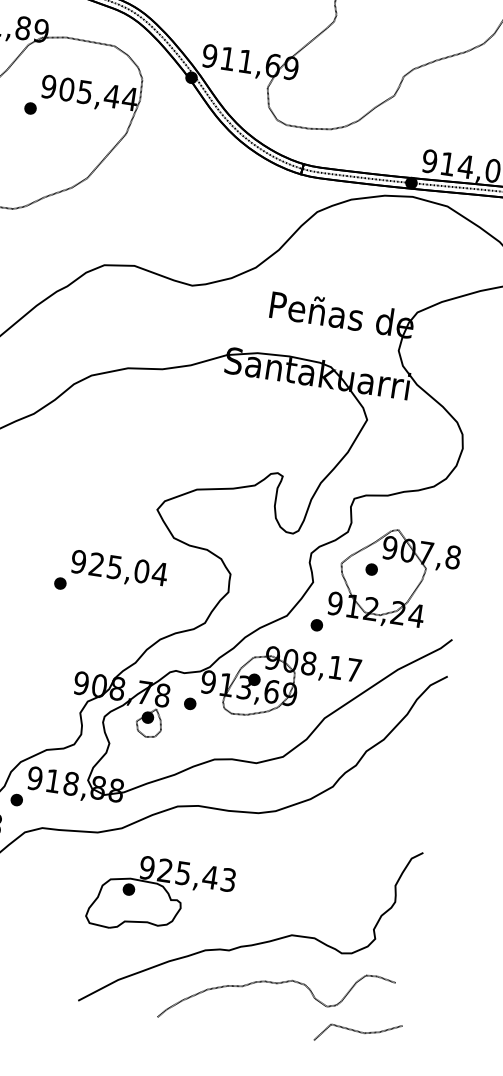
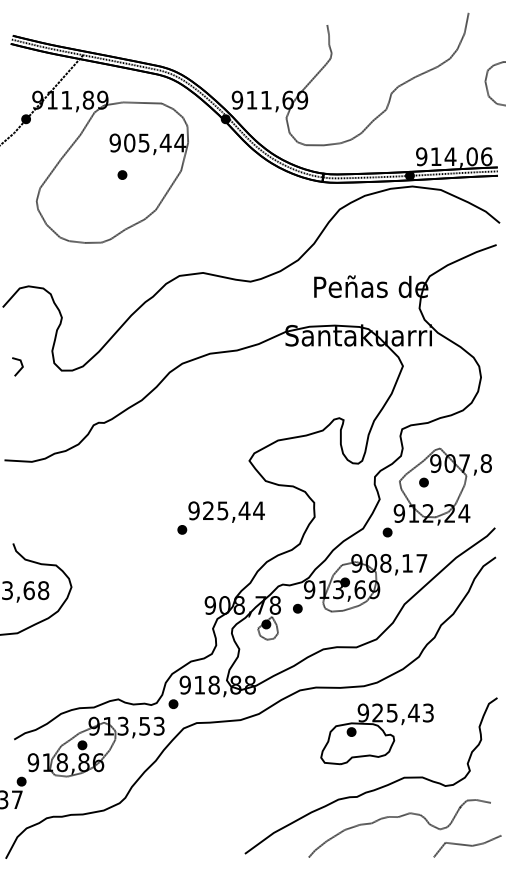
part: (30, 107) -> (122, 174), moved
text: (141, 570) -> (244, 510), 925,04 -> 925,44
part: (159, 897) -> (376, 734), moved

